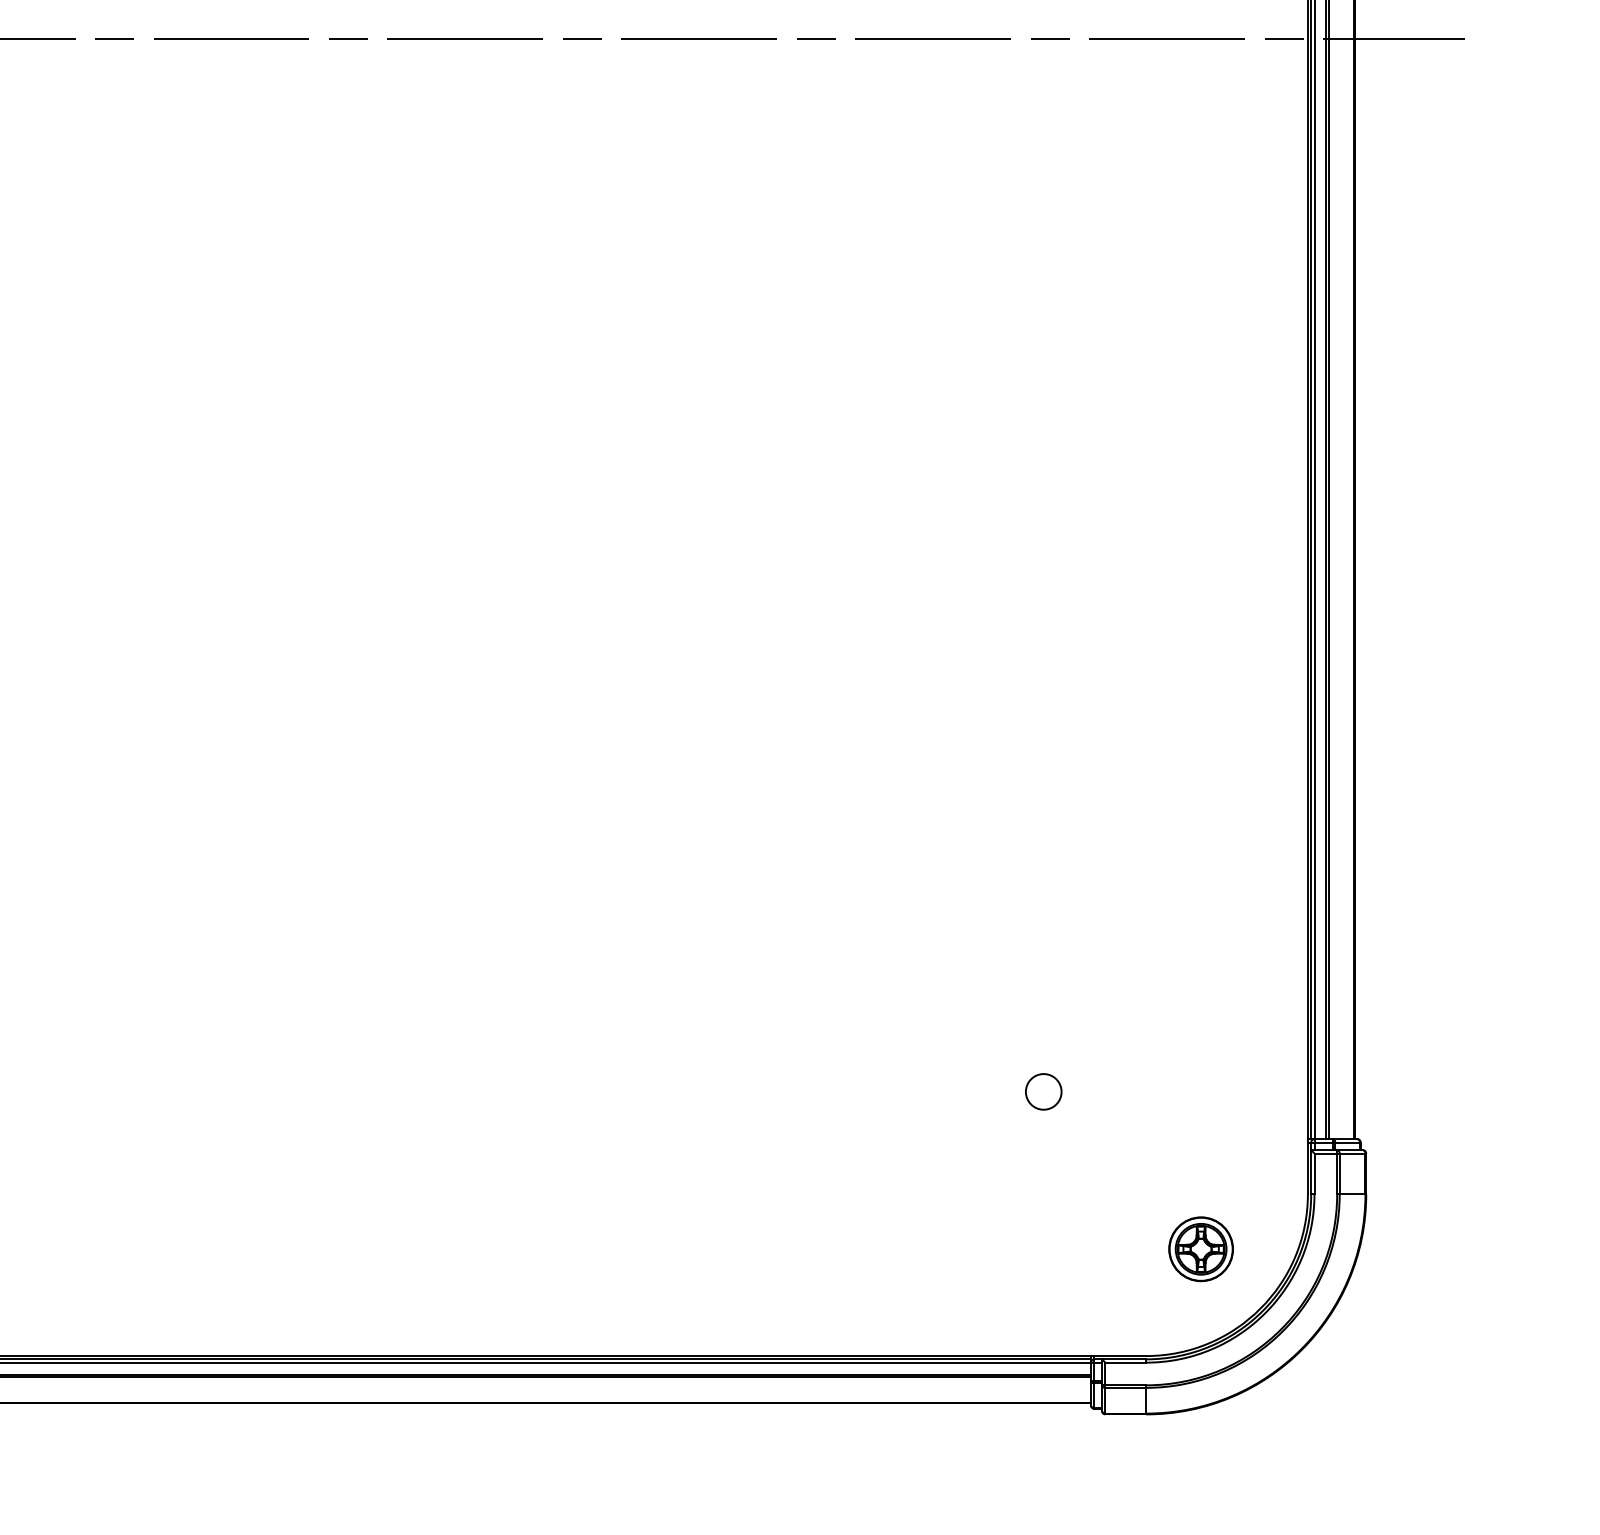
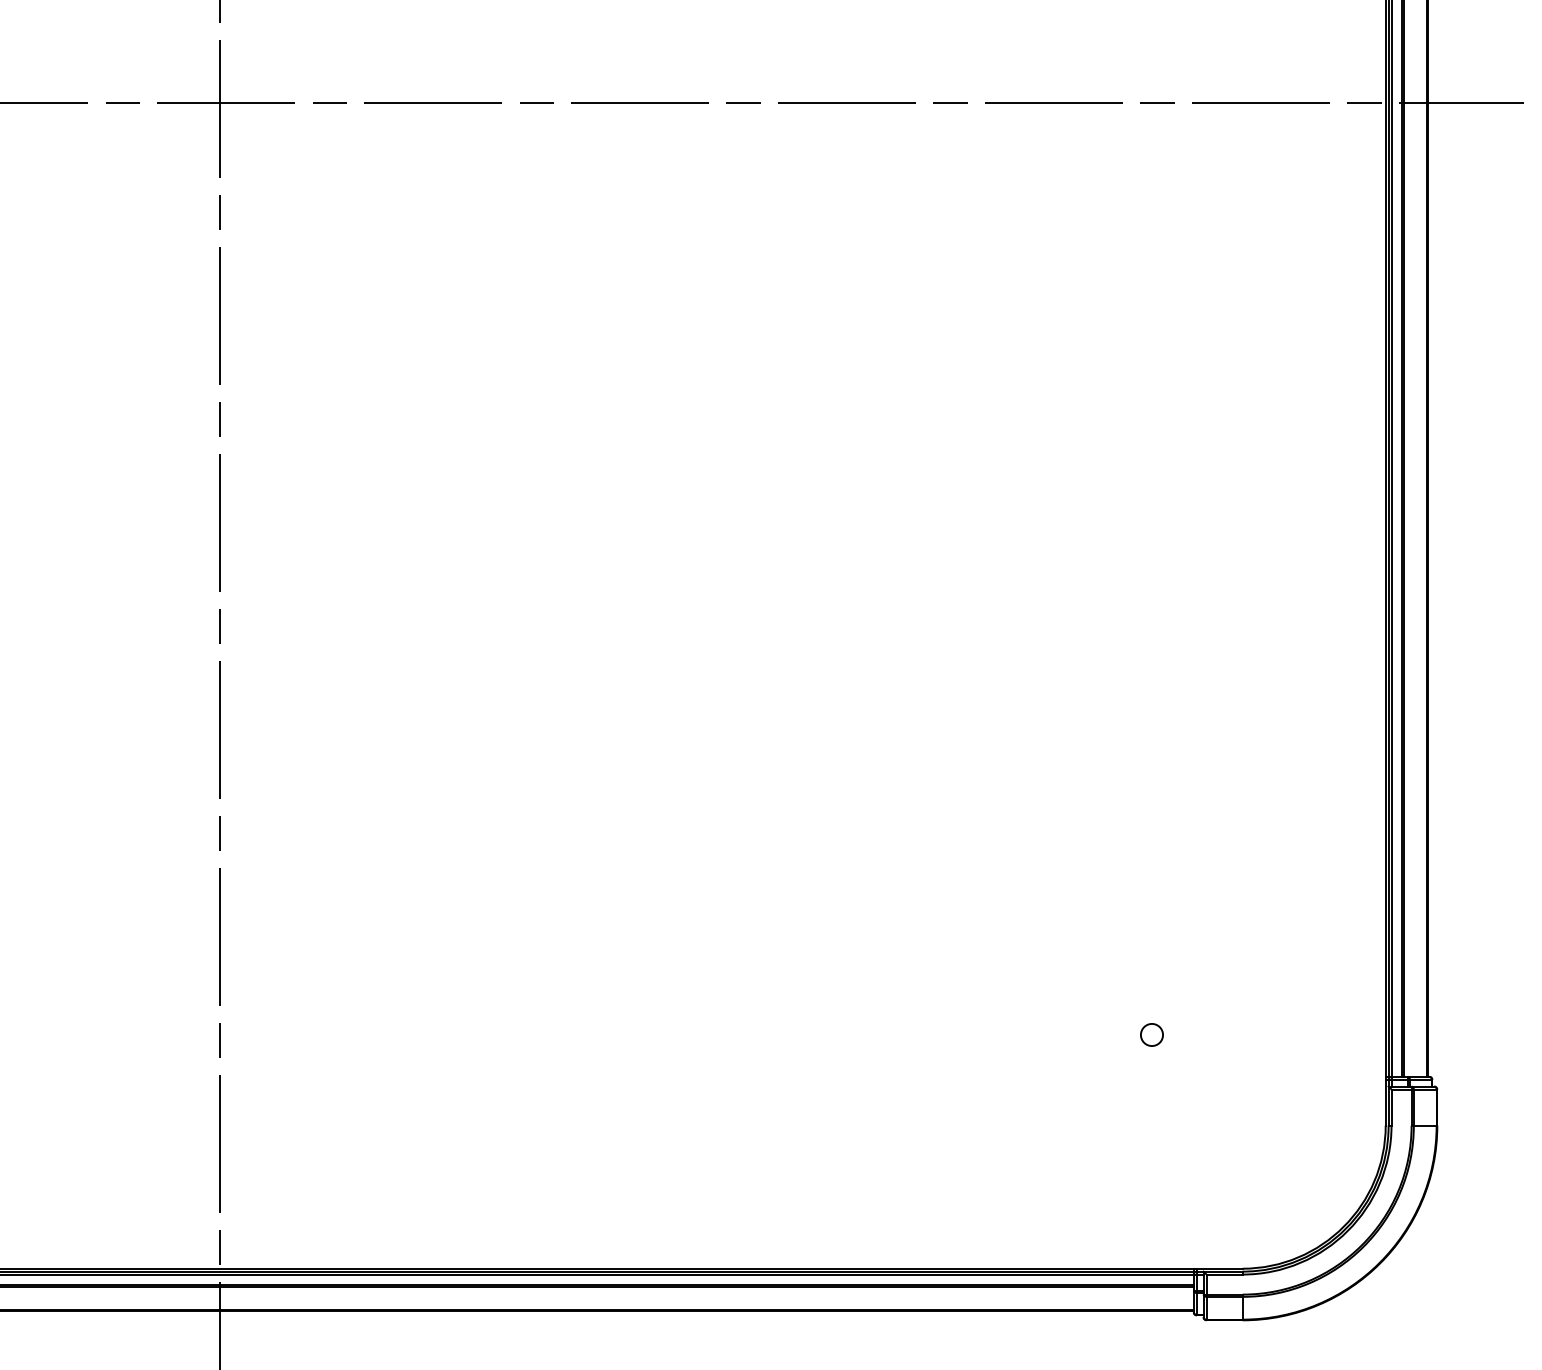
circle: (1043, 1091) -> (1151, 1034), size x0.7
part: (1201, 1249) -> (1291, 1174), removed

